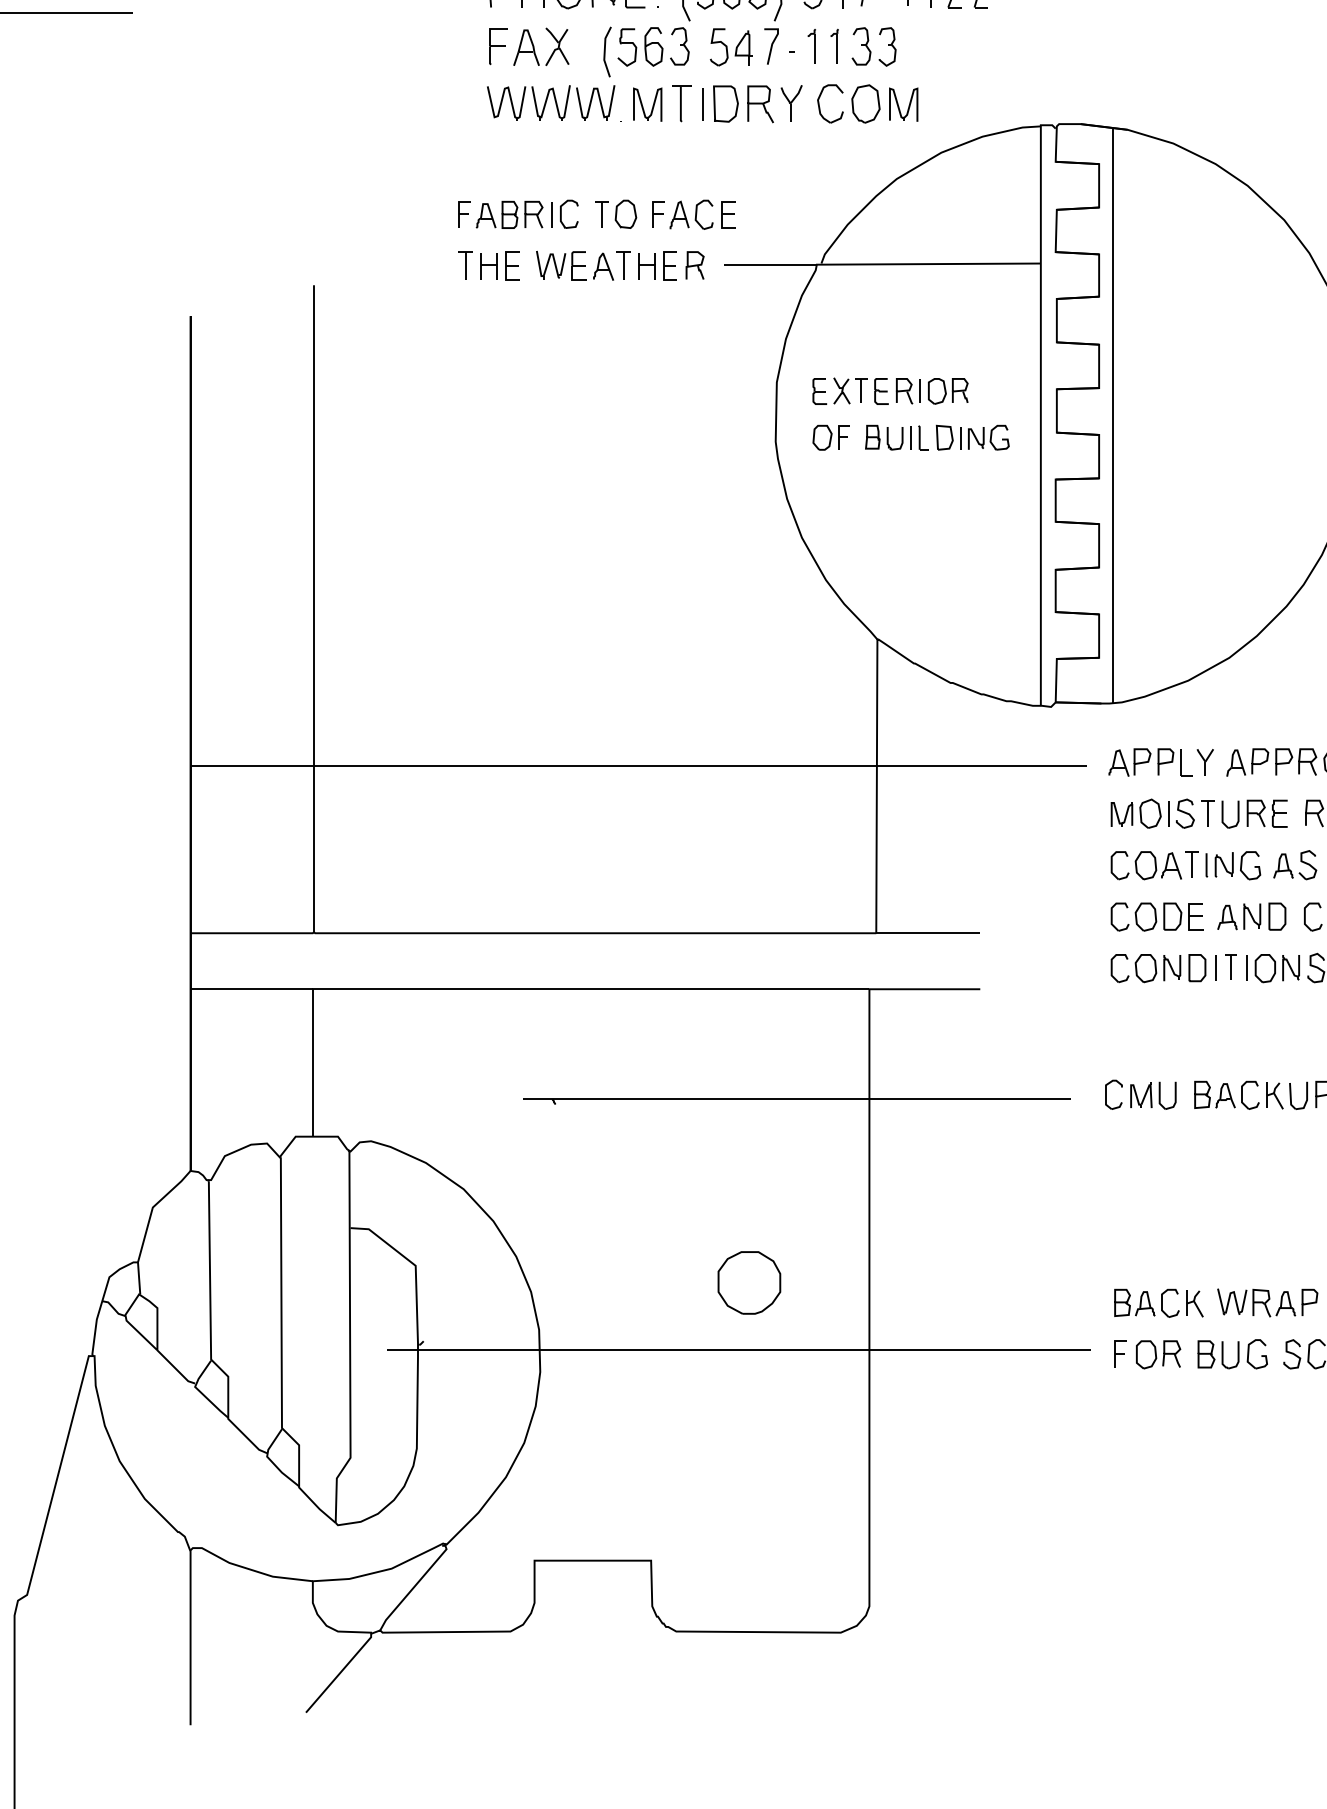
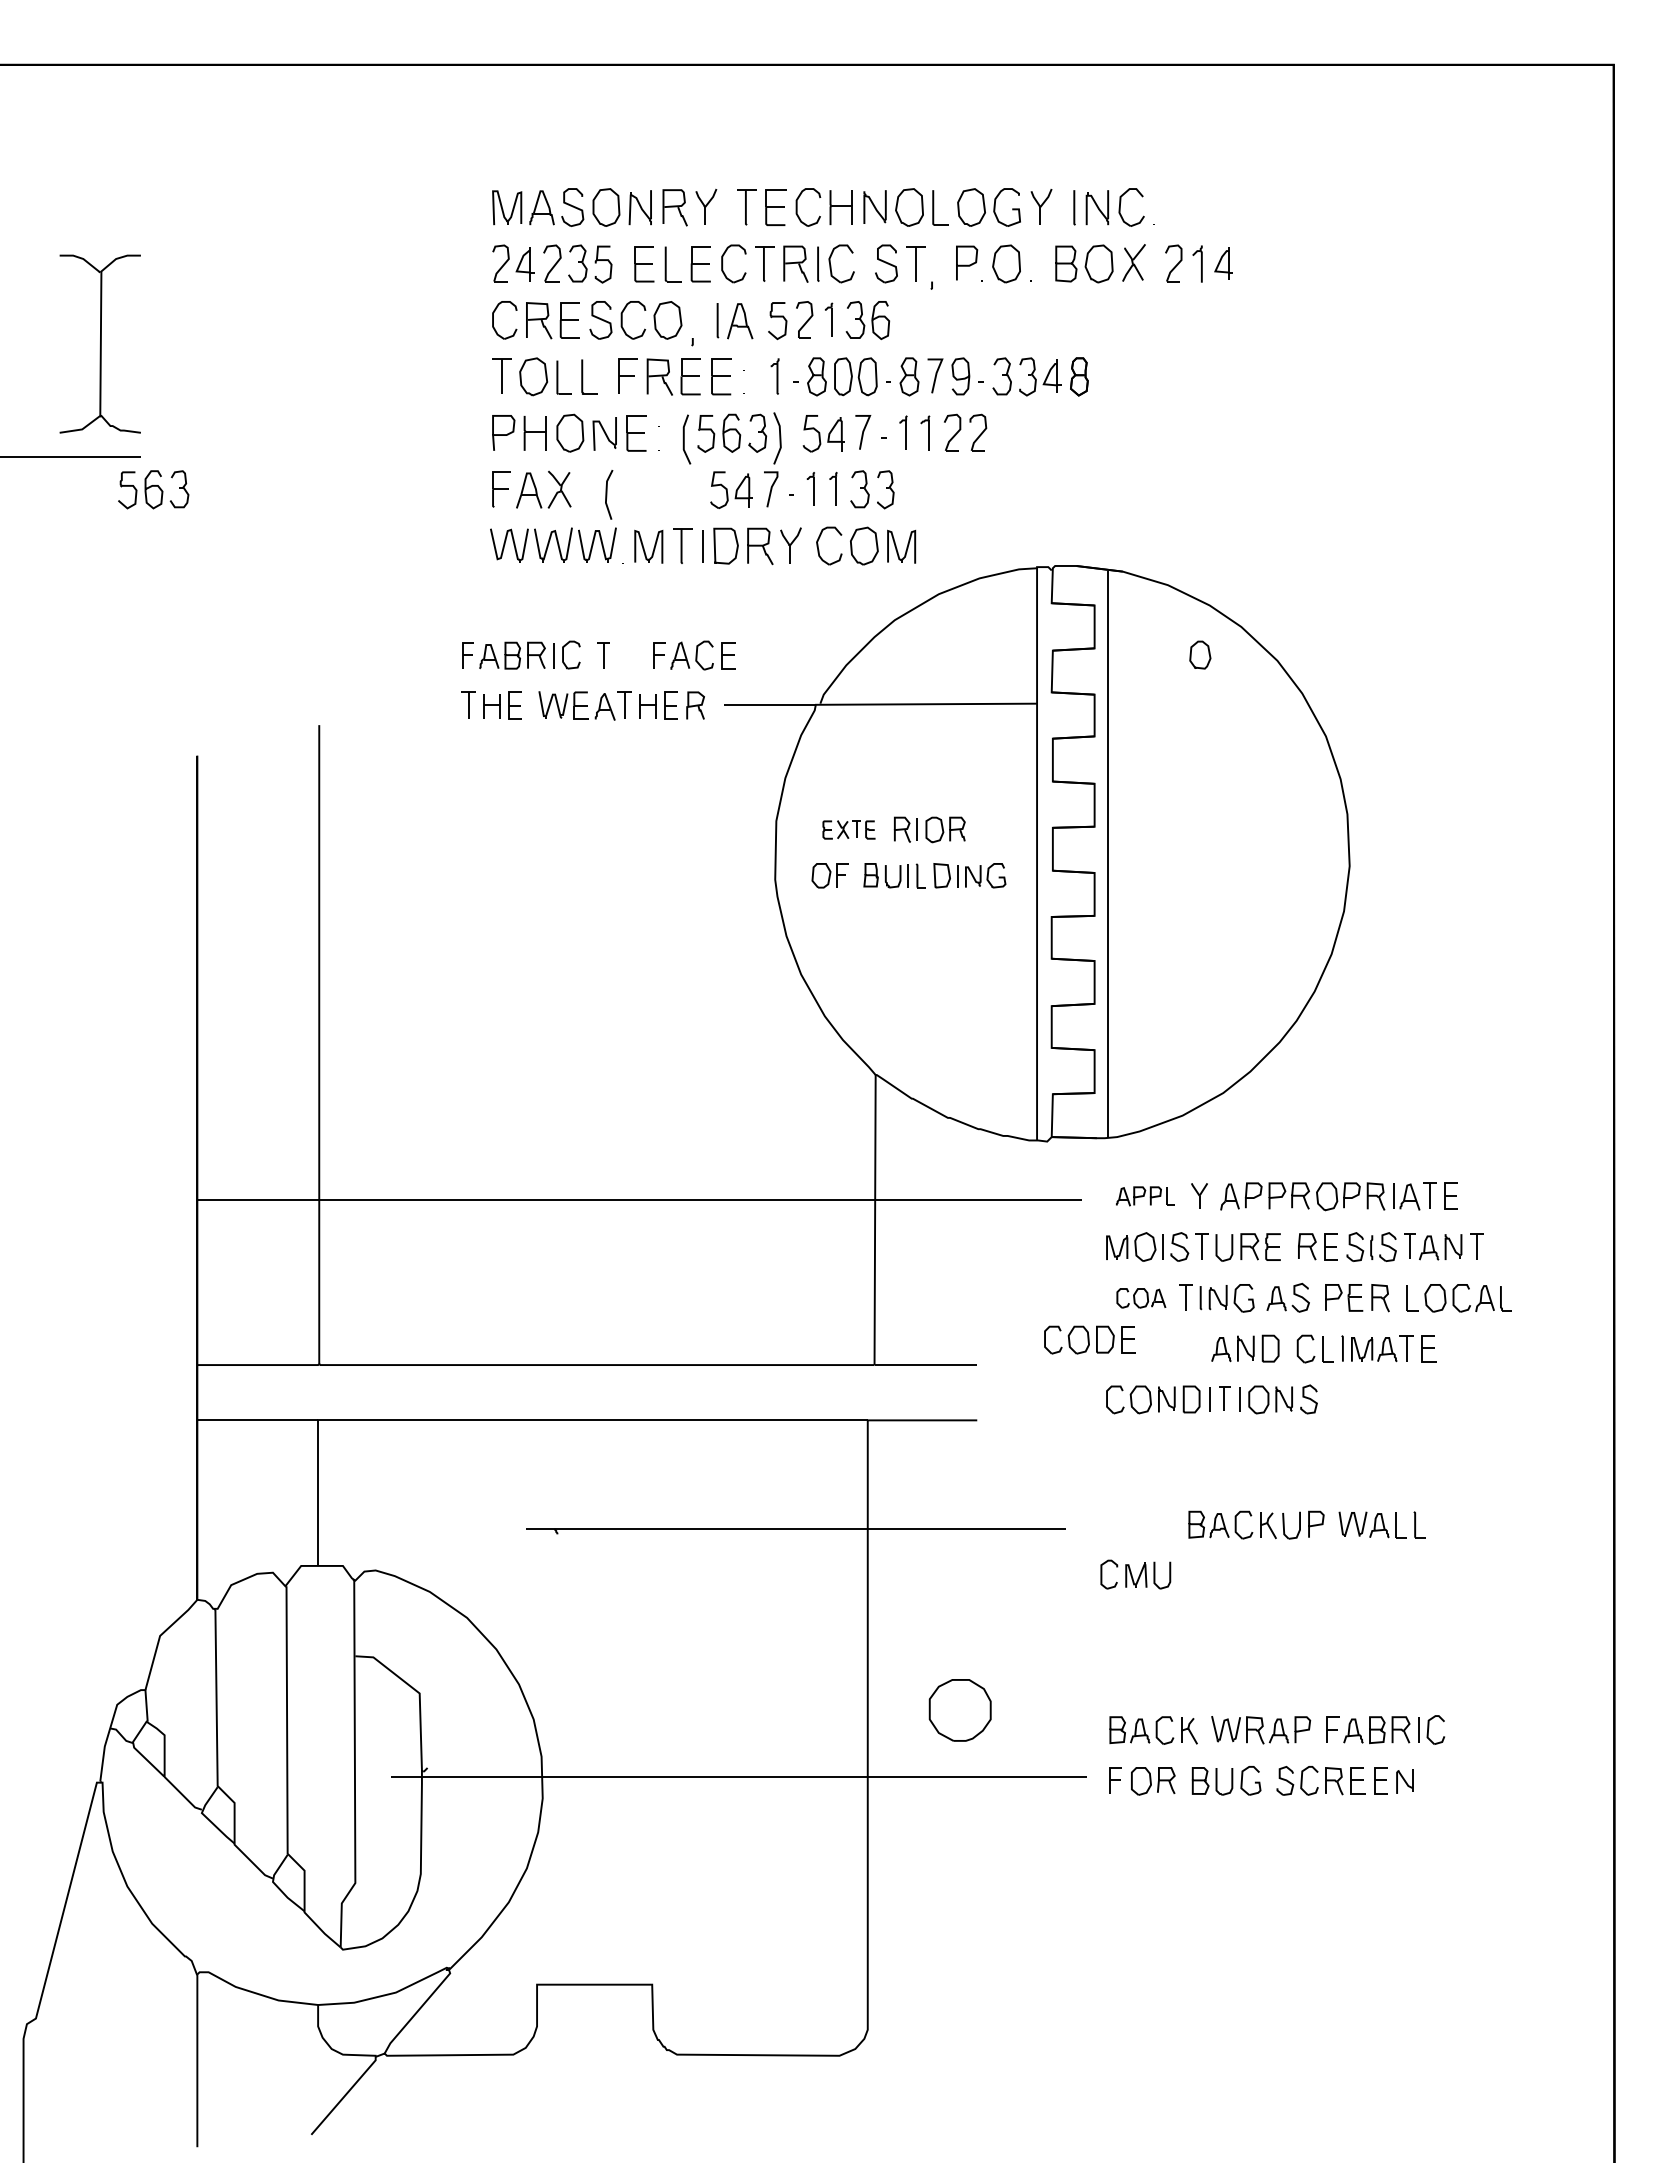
part: (653, 46) -> (153, 489), moved
curve: (634, 213) -> (1208, 654), moved
part: (849, 390) -> (848, 829), size x0.7
part: (1149, 762) -> (1144, 1196), size x0.7
part: (1146, 865) -> (1141, 1298), size x0.7
part: (1156, 916) -> (1089, 1339), moved
part: (1140, 1094) -> (1135, 1574), moved
part: (748, 1283) -> (959, 1710), moved

